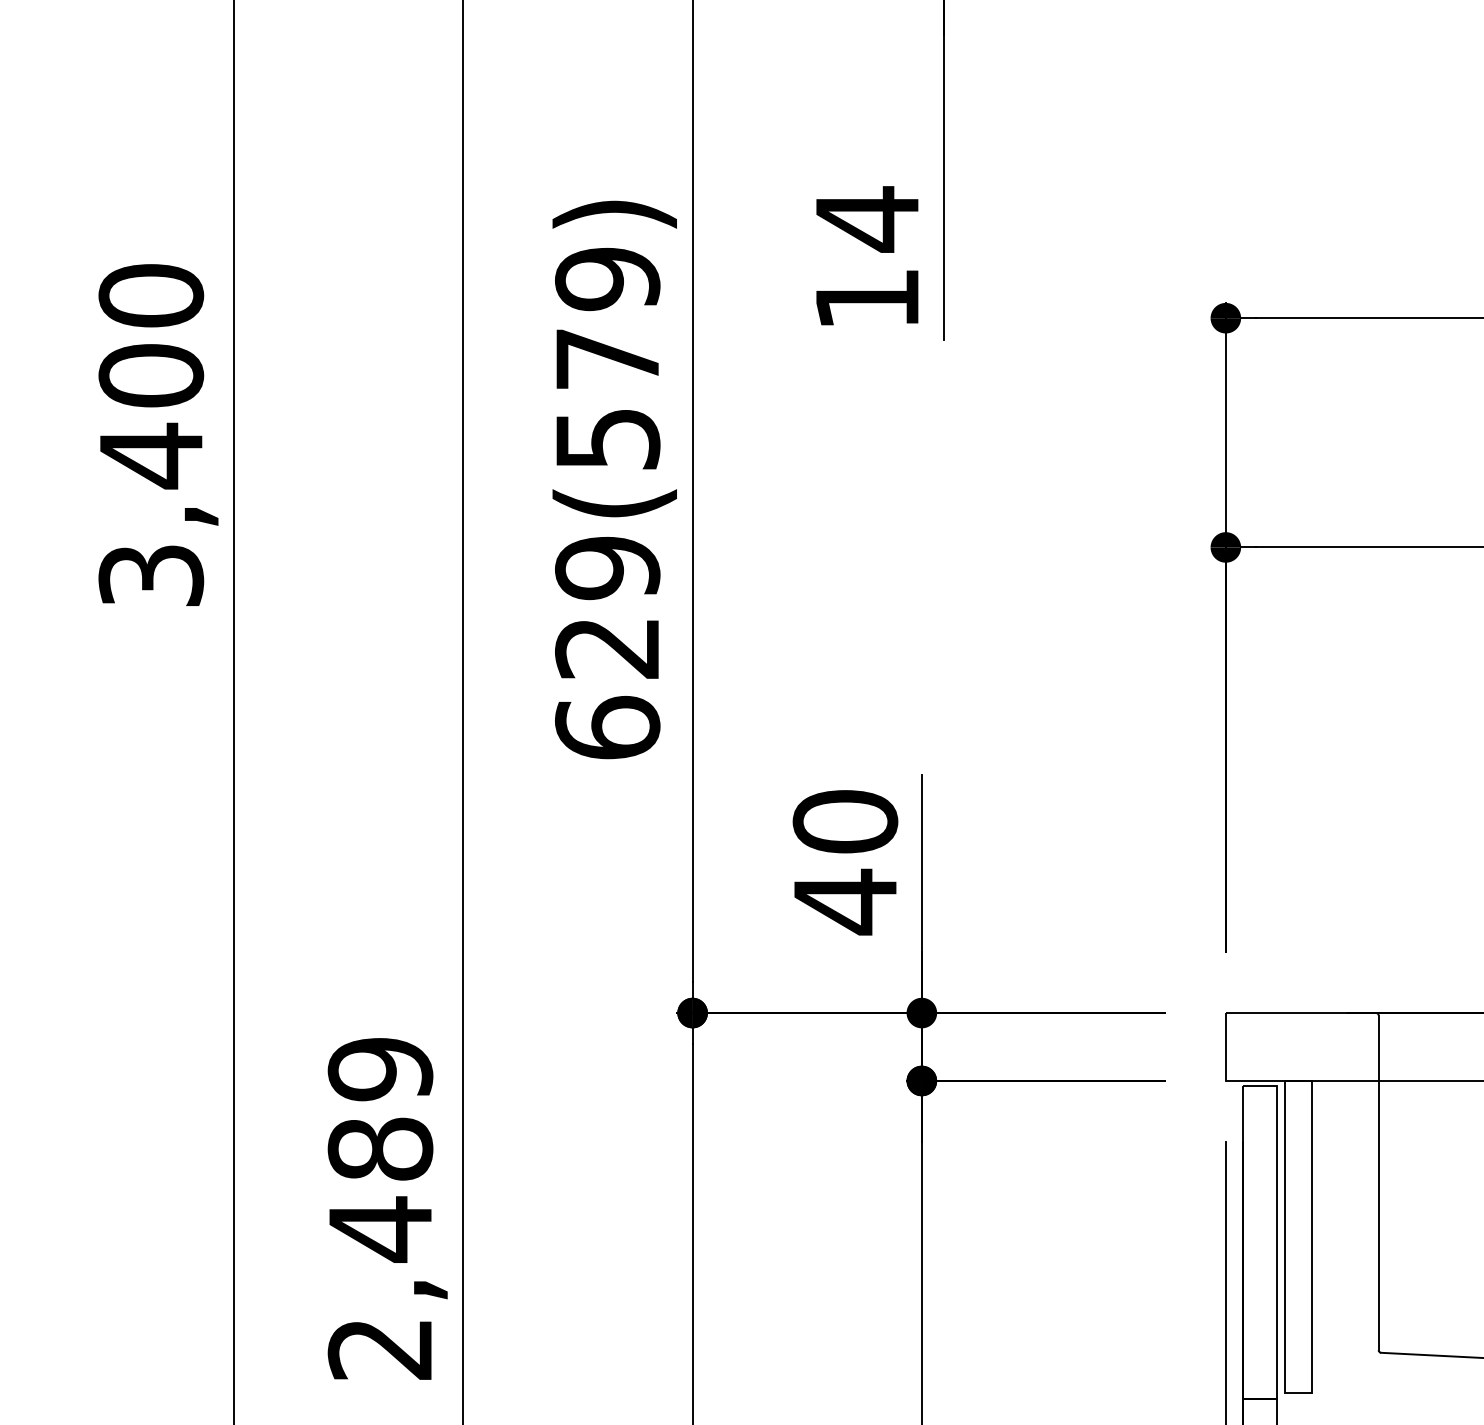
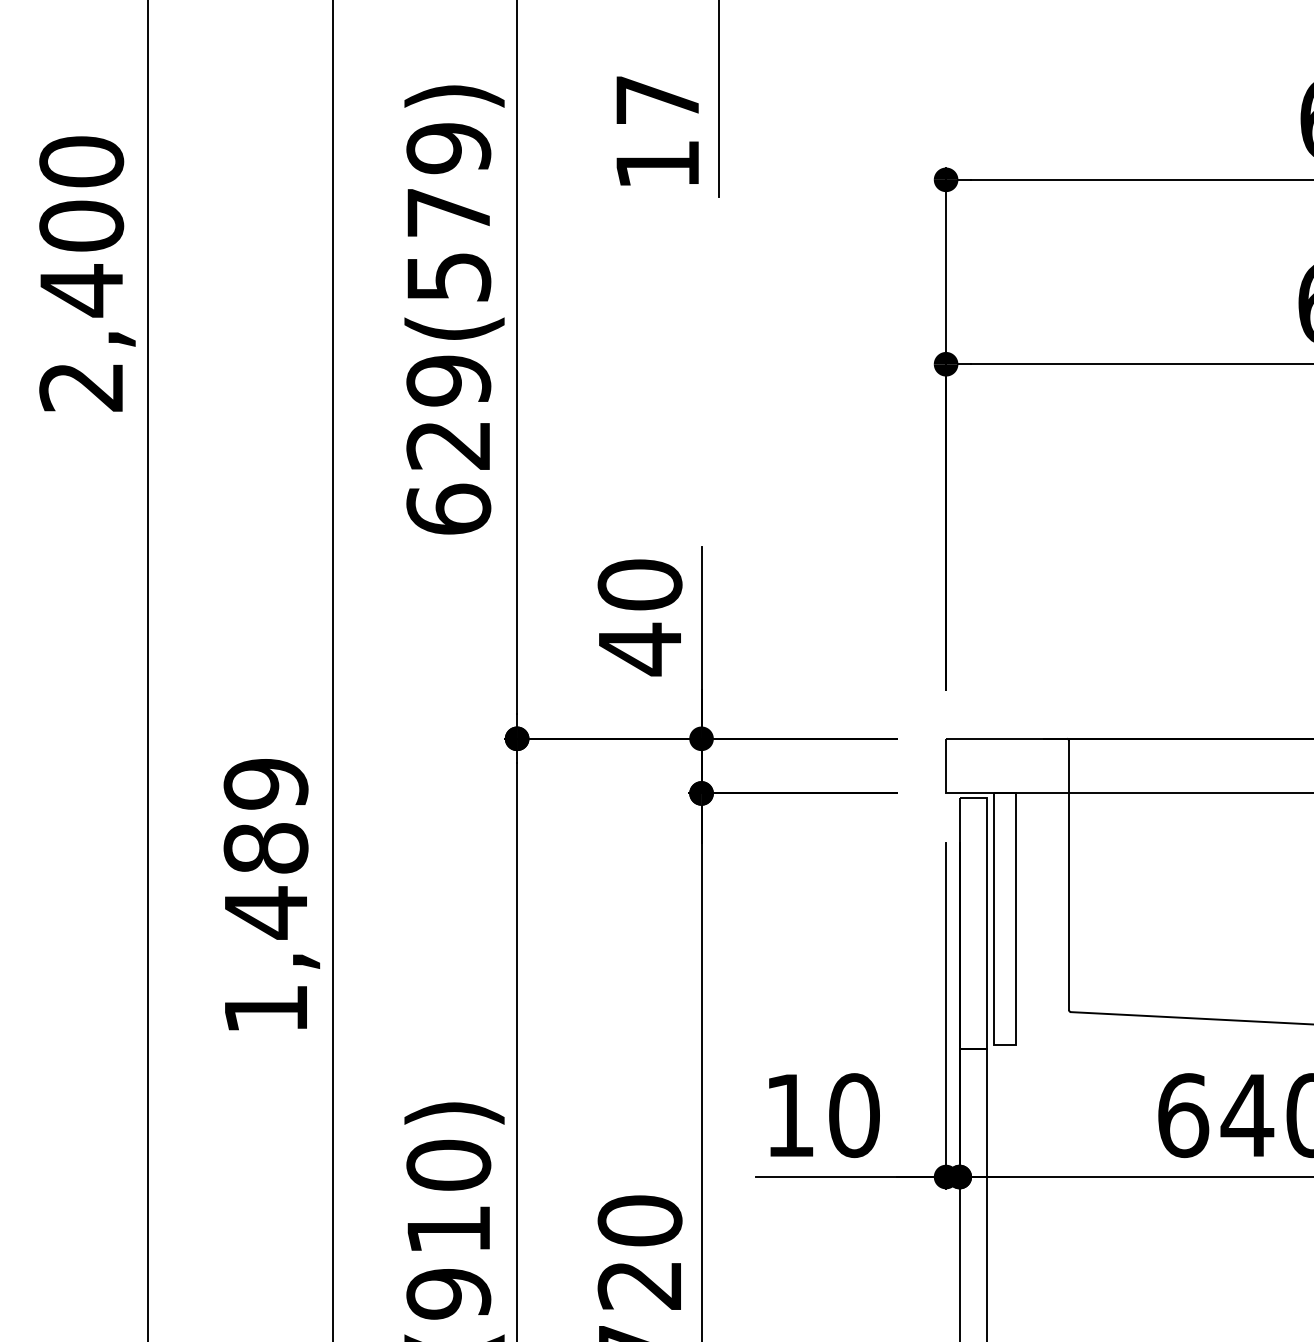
text: (867, 219) -> (657, 100), 14 -> 17
text: (151, 575) -> (81, 386), 3,400 -> 2,400
text: (378, 1349) -> (264, 1009), 2,489 -> 1,489

